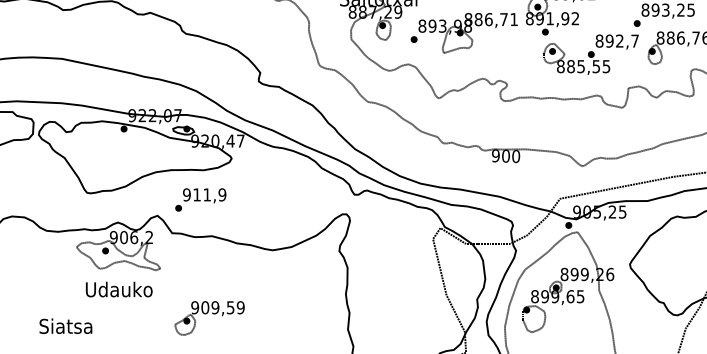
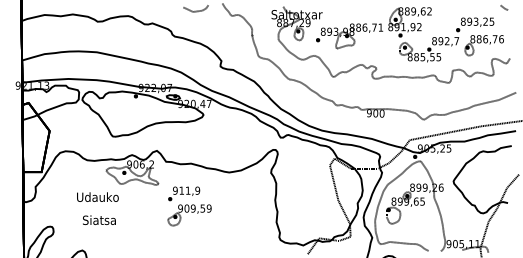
text: (201, 199) -> (184, 193), moved
text: (118, 288) -> (97, 196), moved

